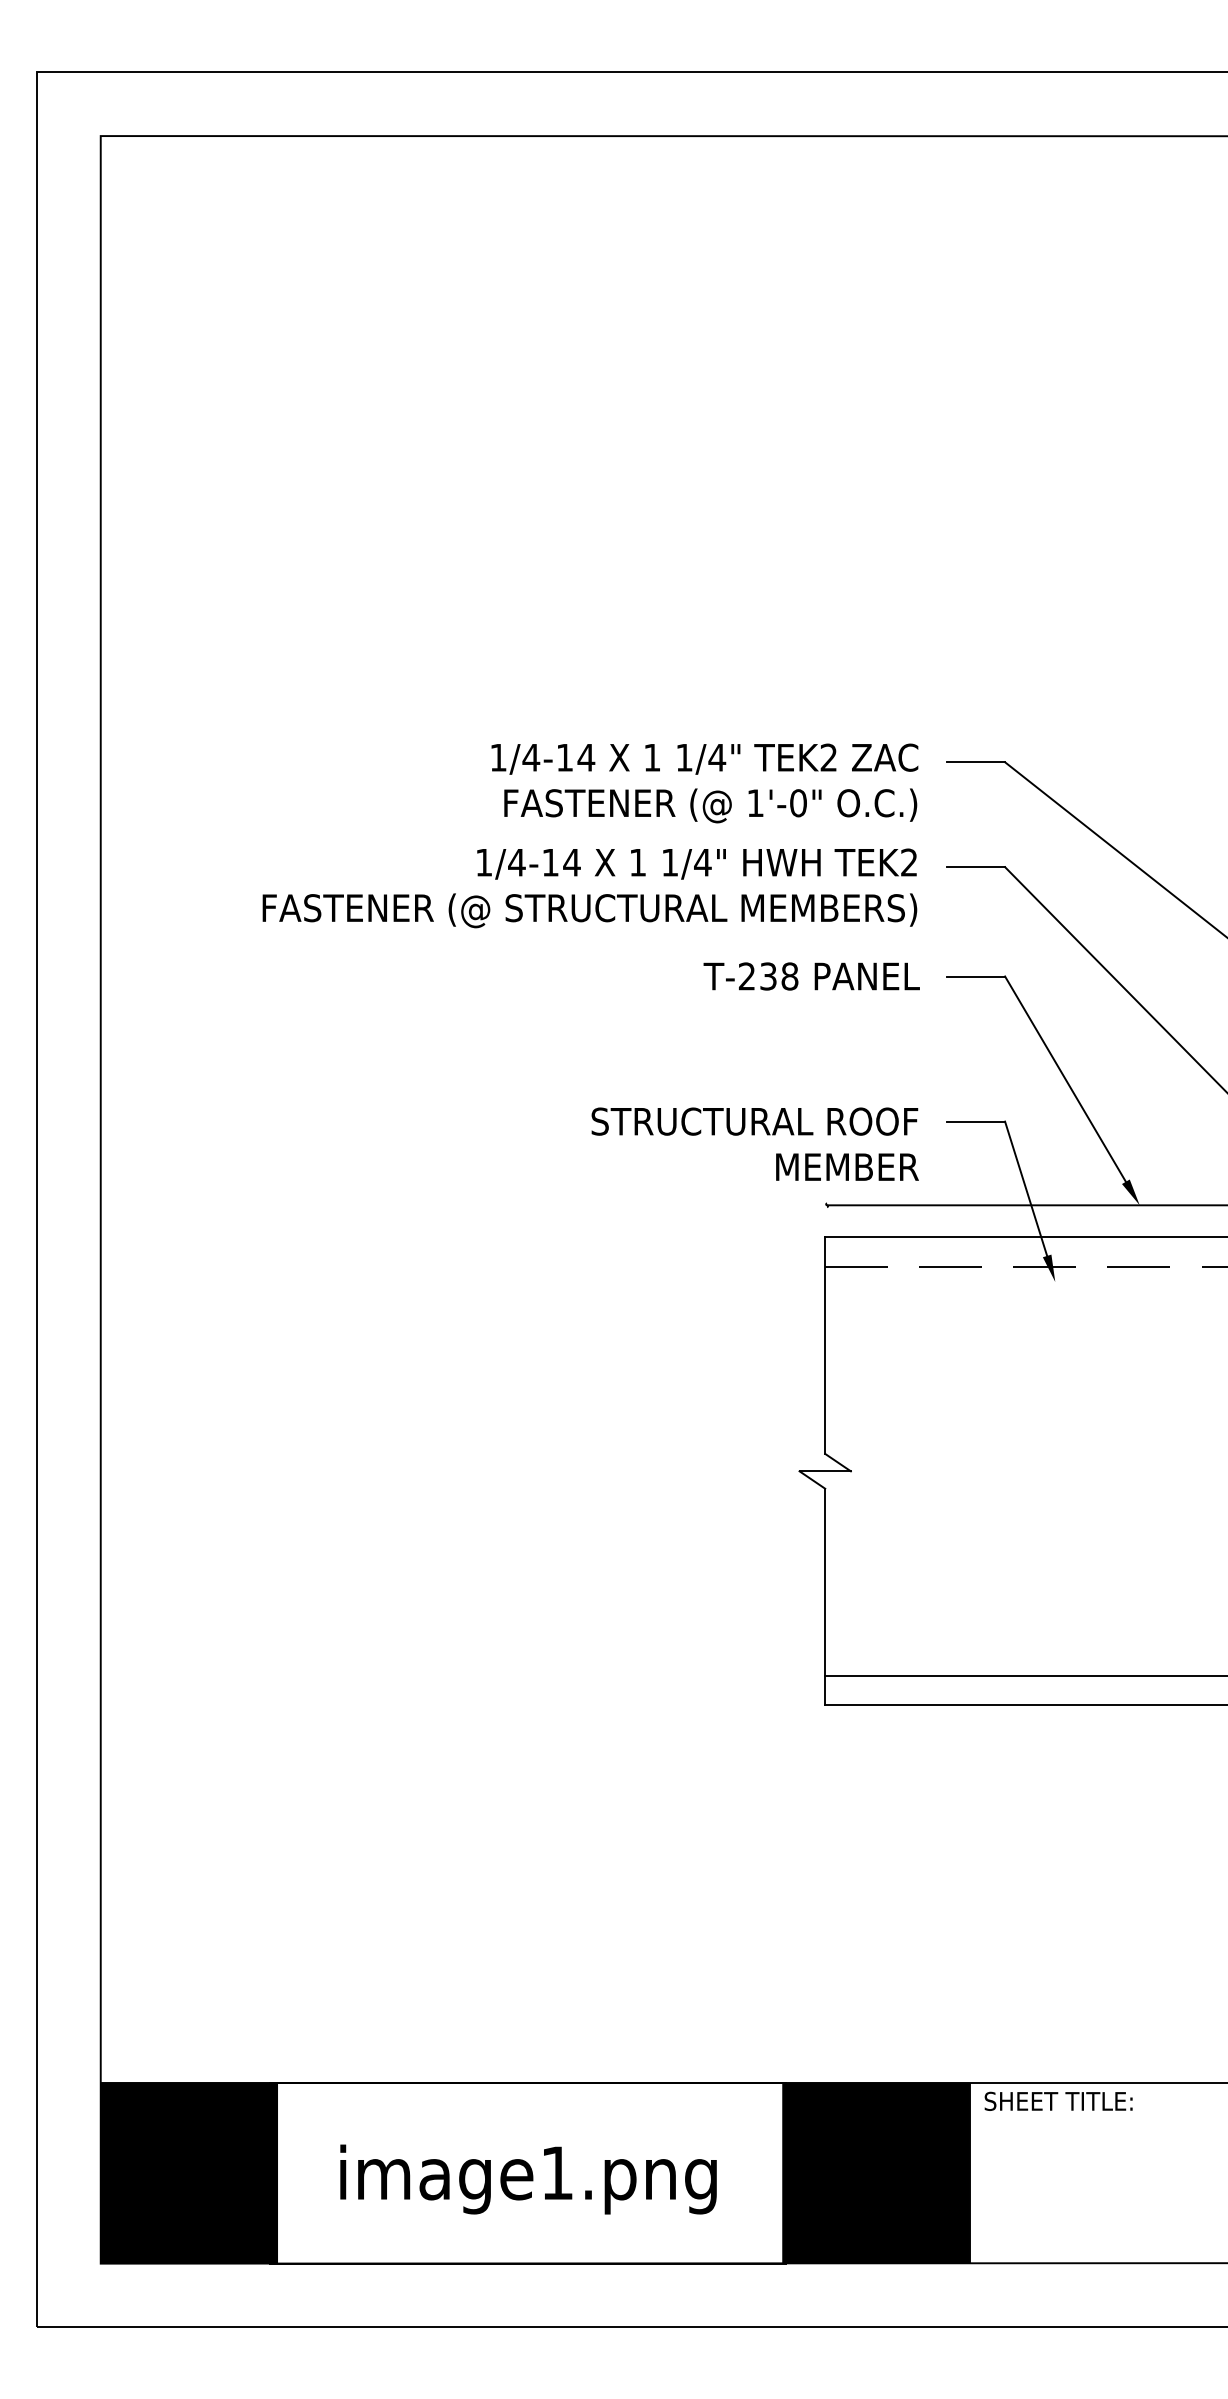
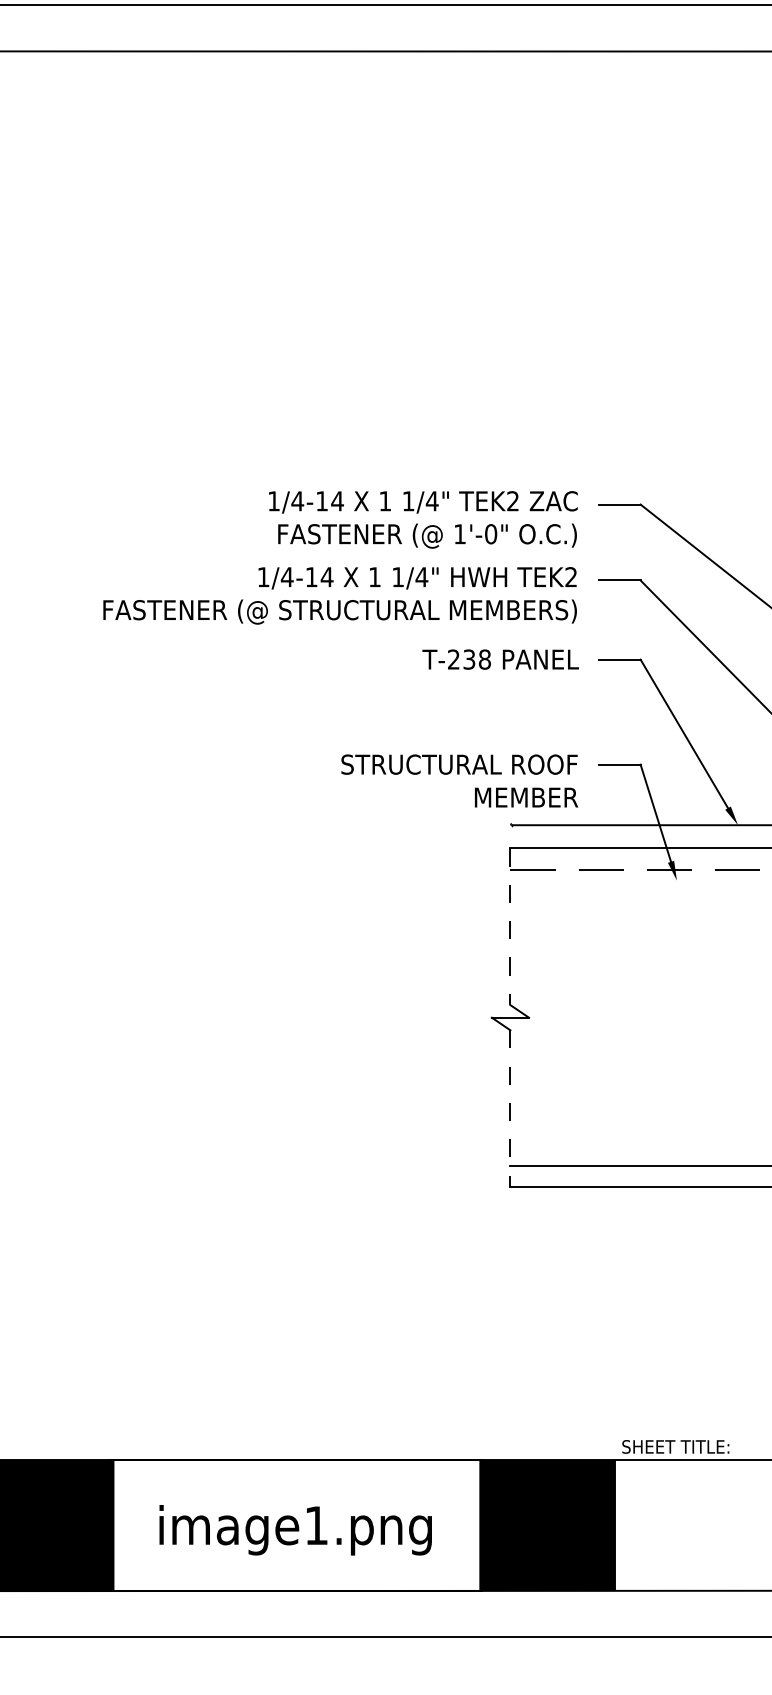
line: (825, 1346) -> (510, 927), solid -> dashed
line: (825, 1597) -> (510, 1109), solid -> dashed
text: (1058, 2100) -> (675, 1446), moved

